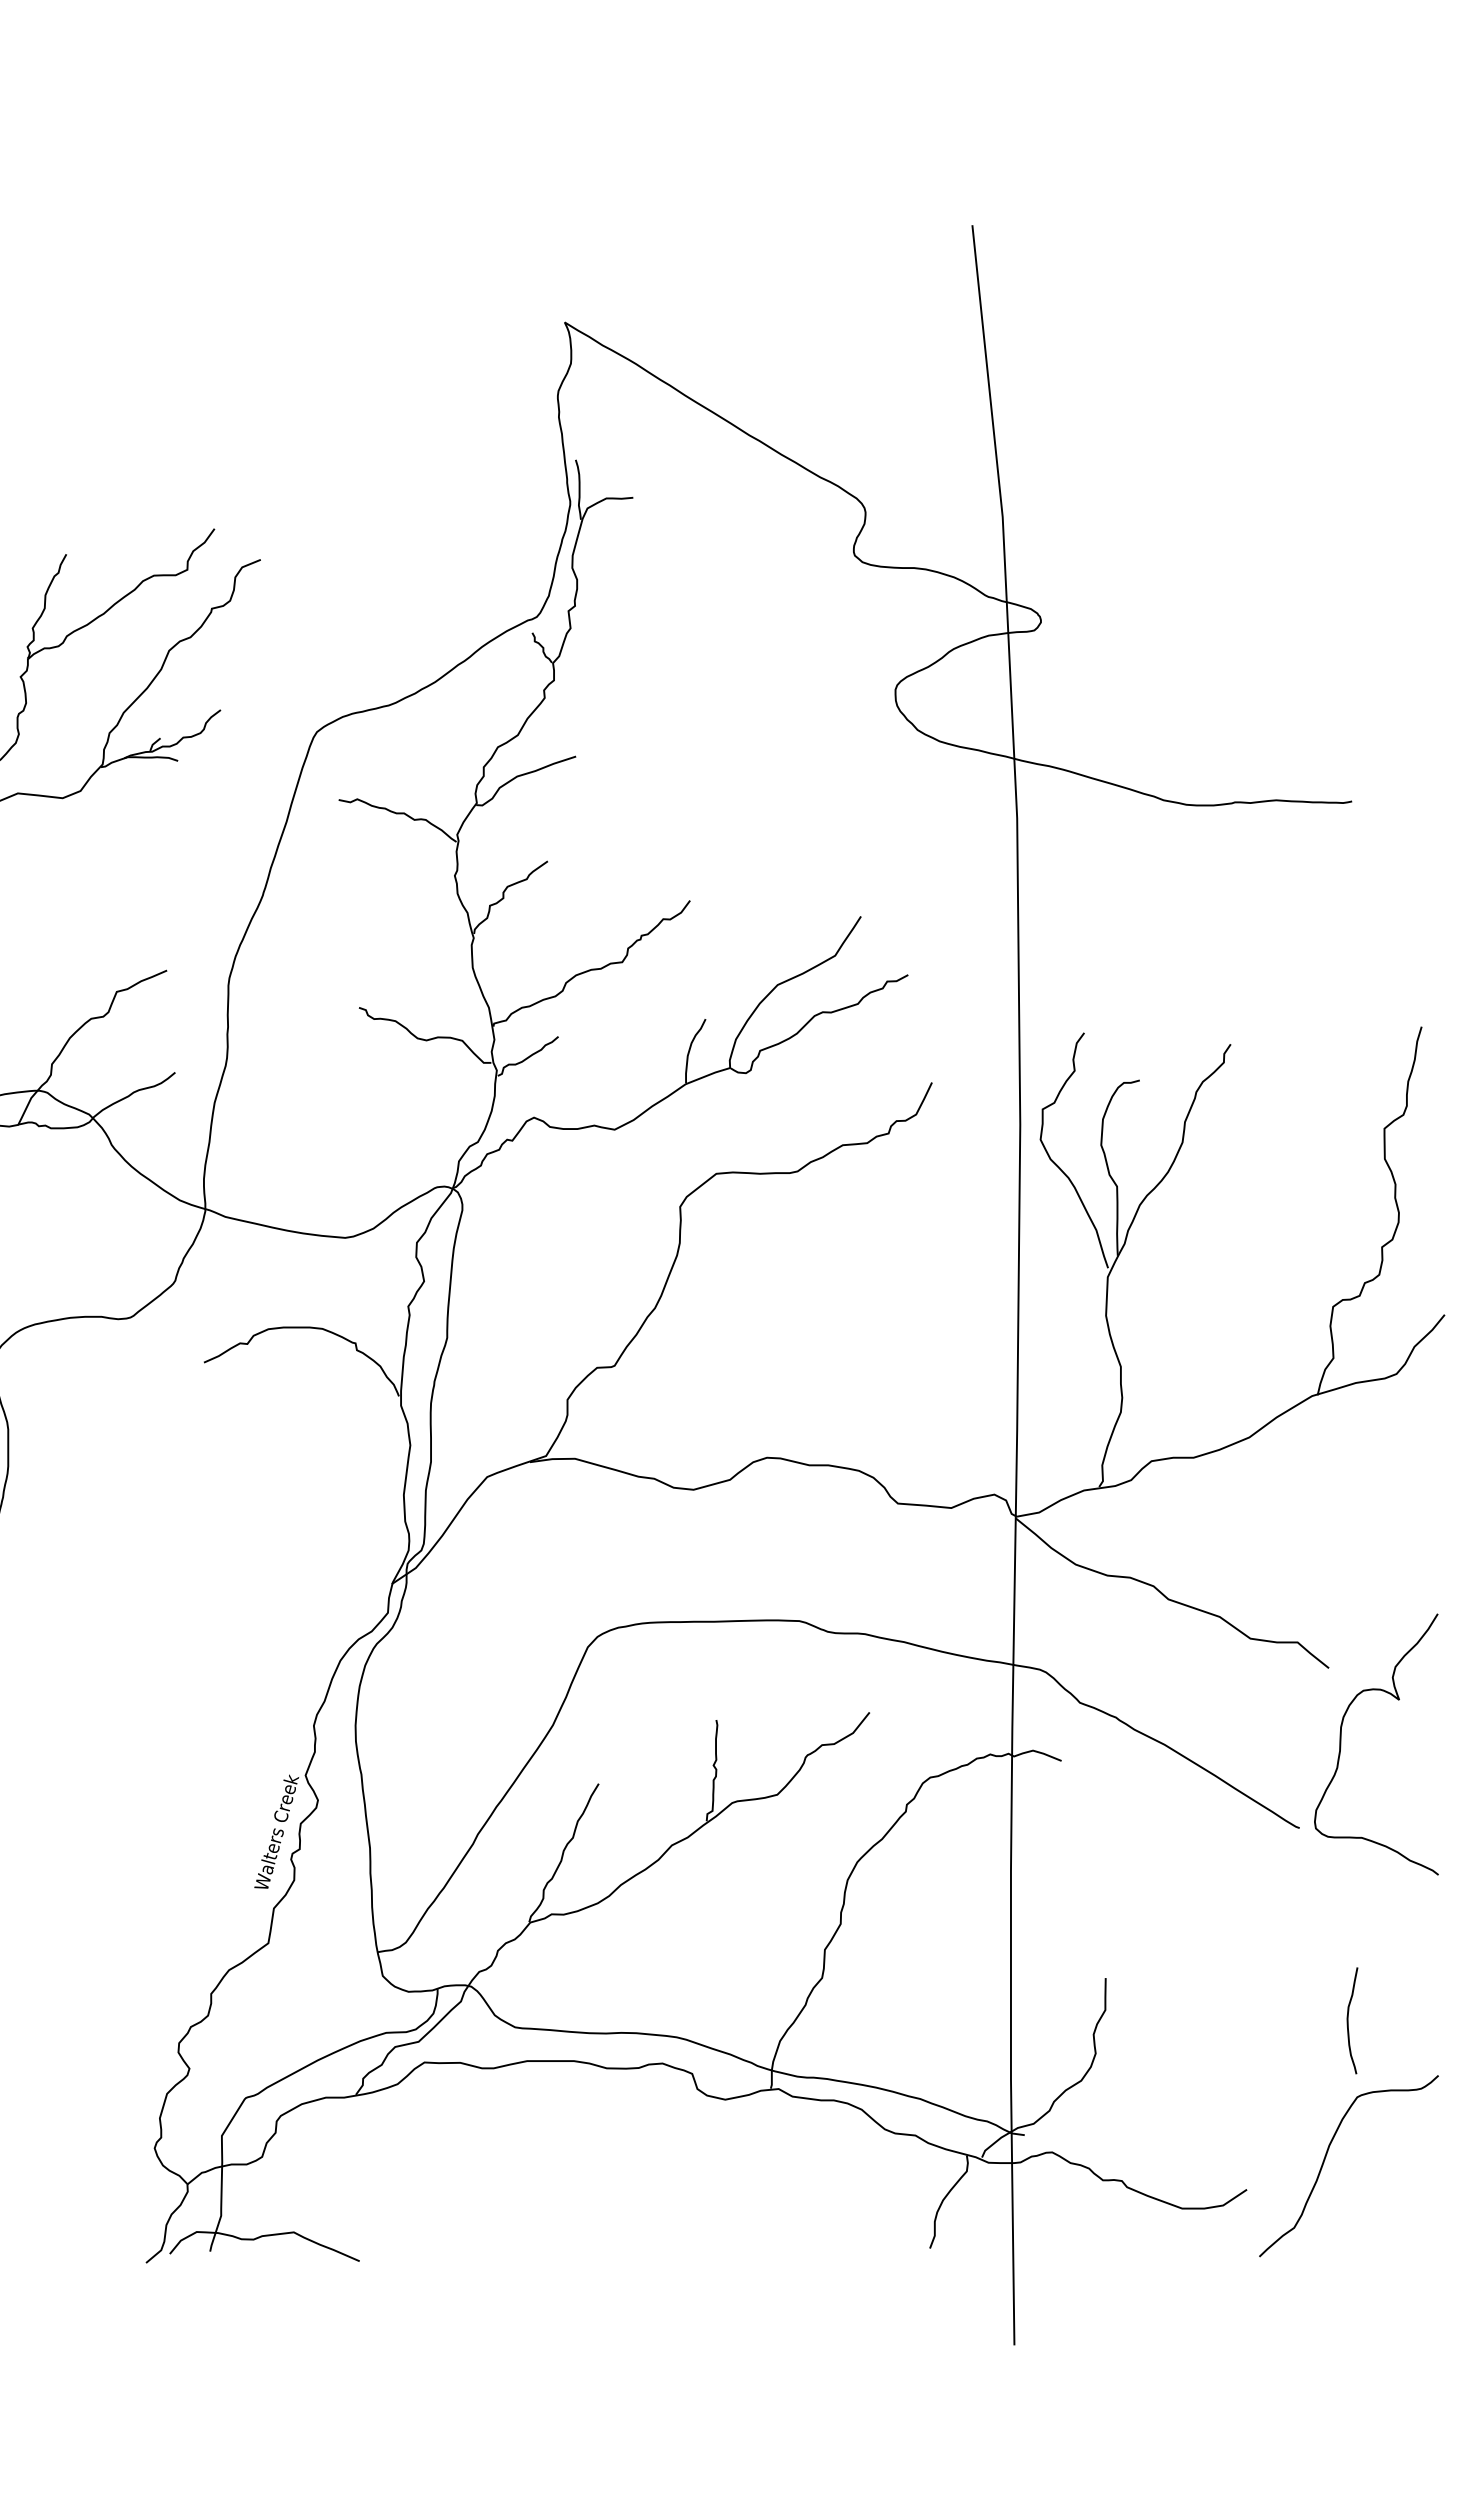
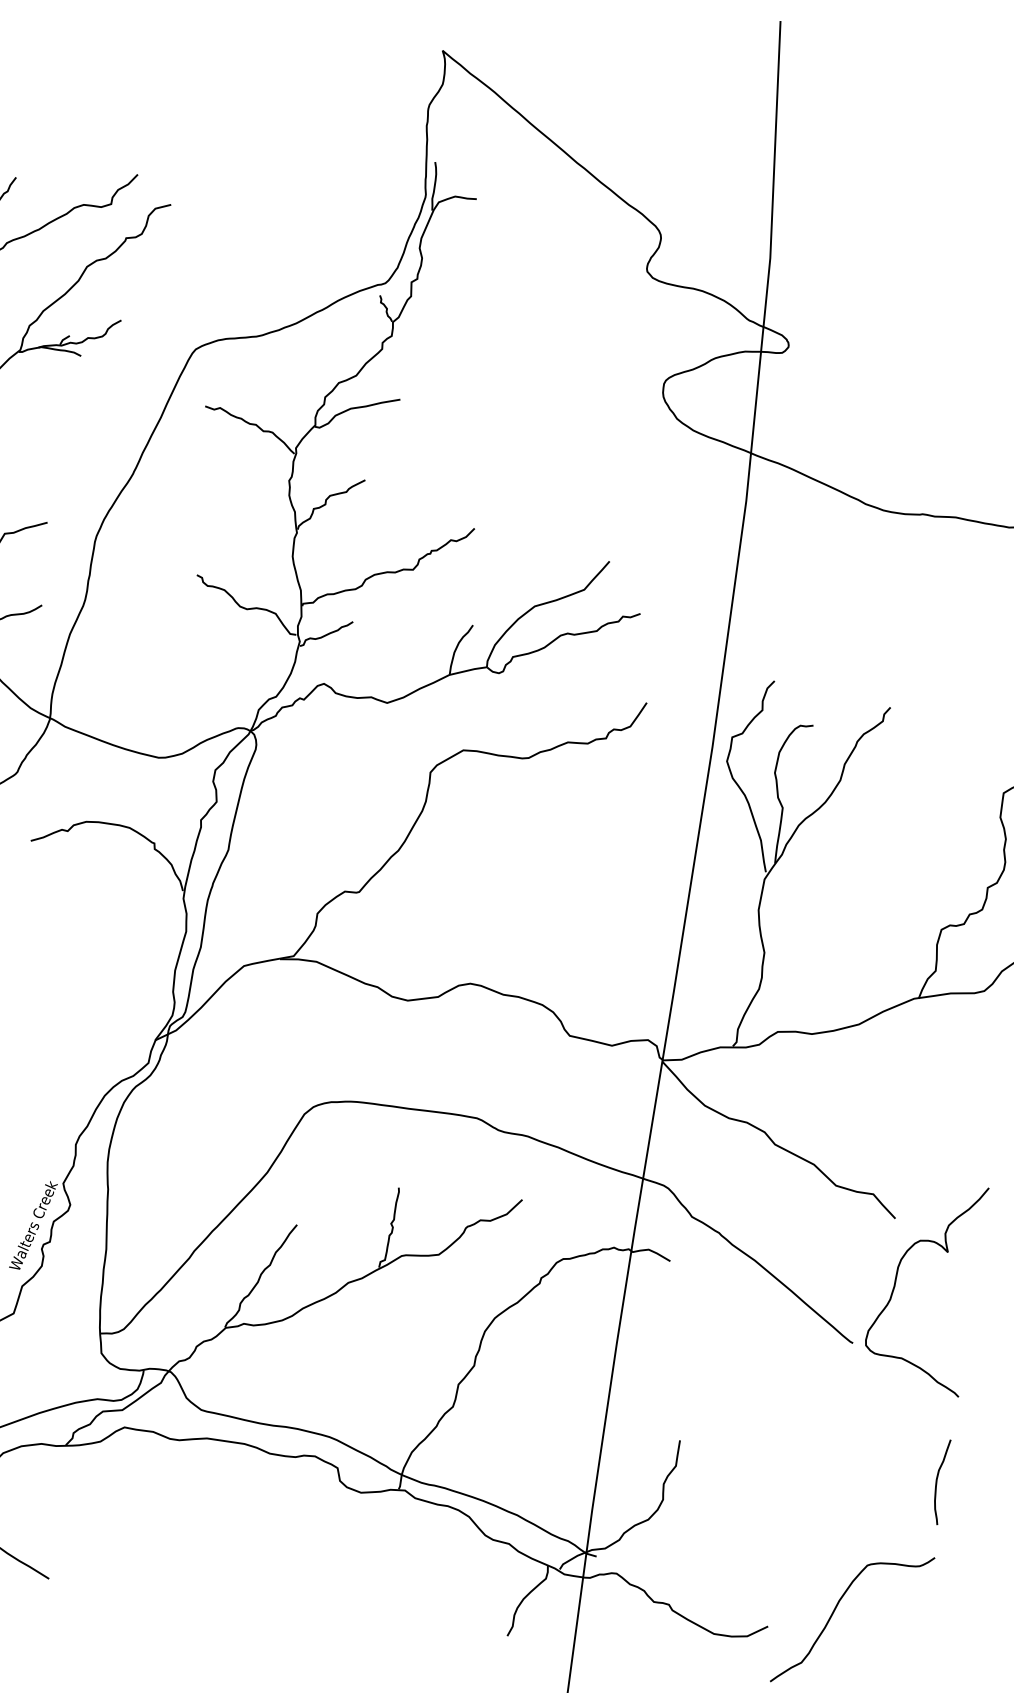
curve: (1348, 2020) -> (937, 1481), moved

